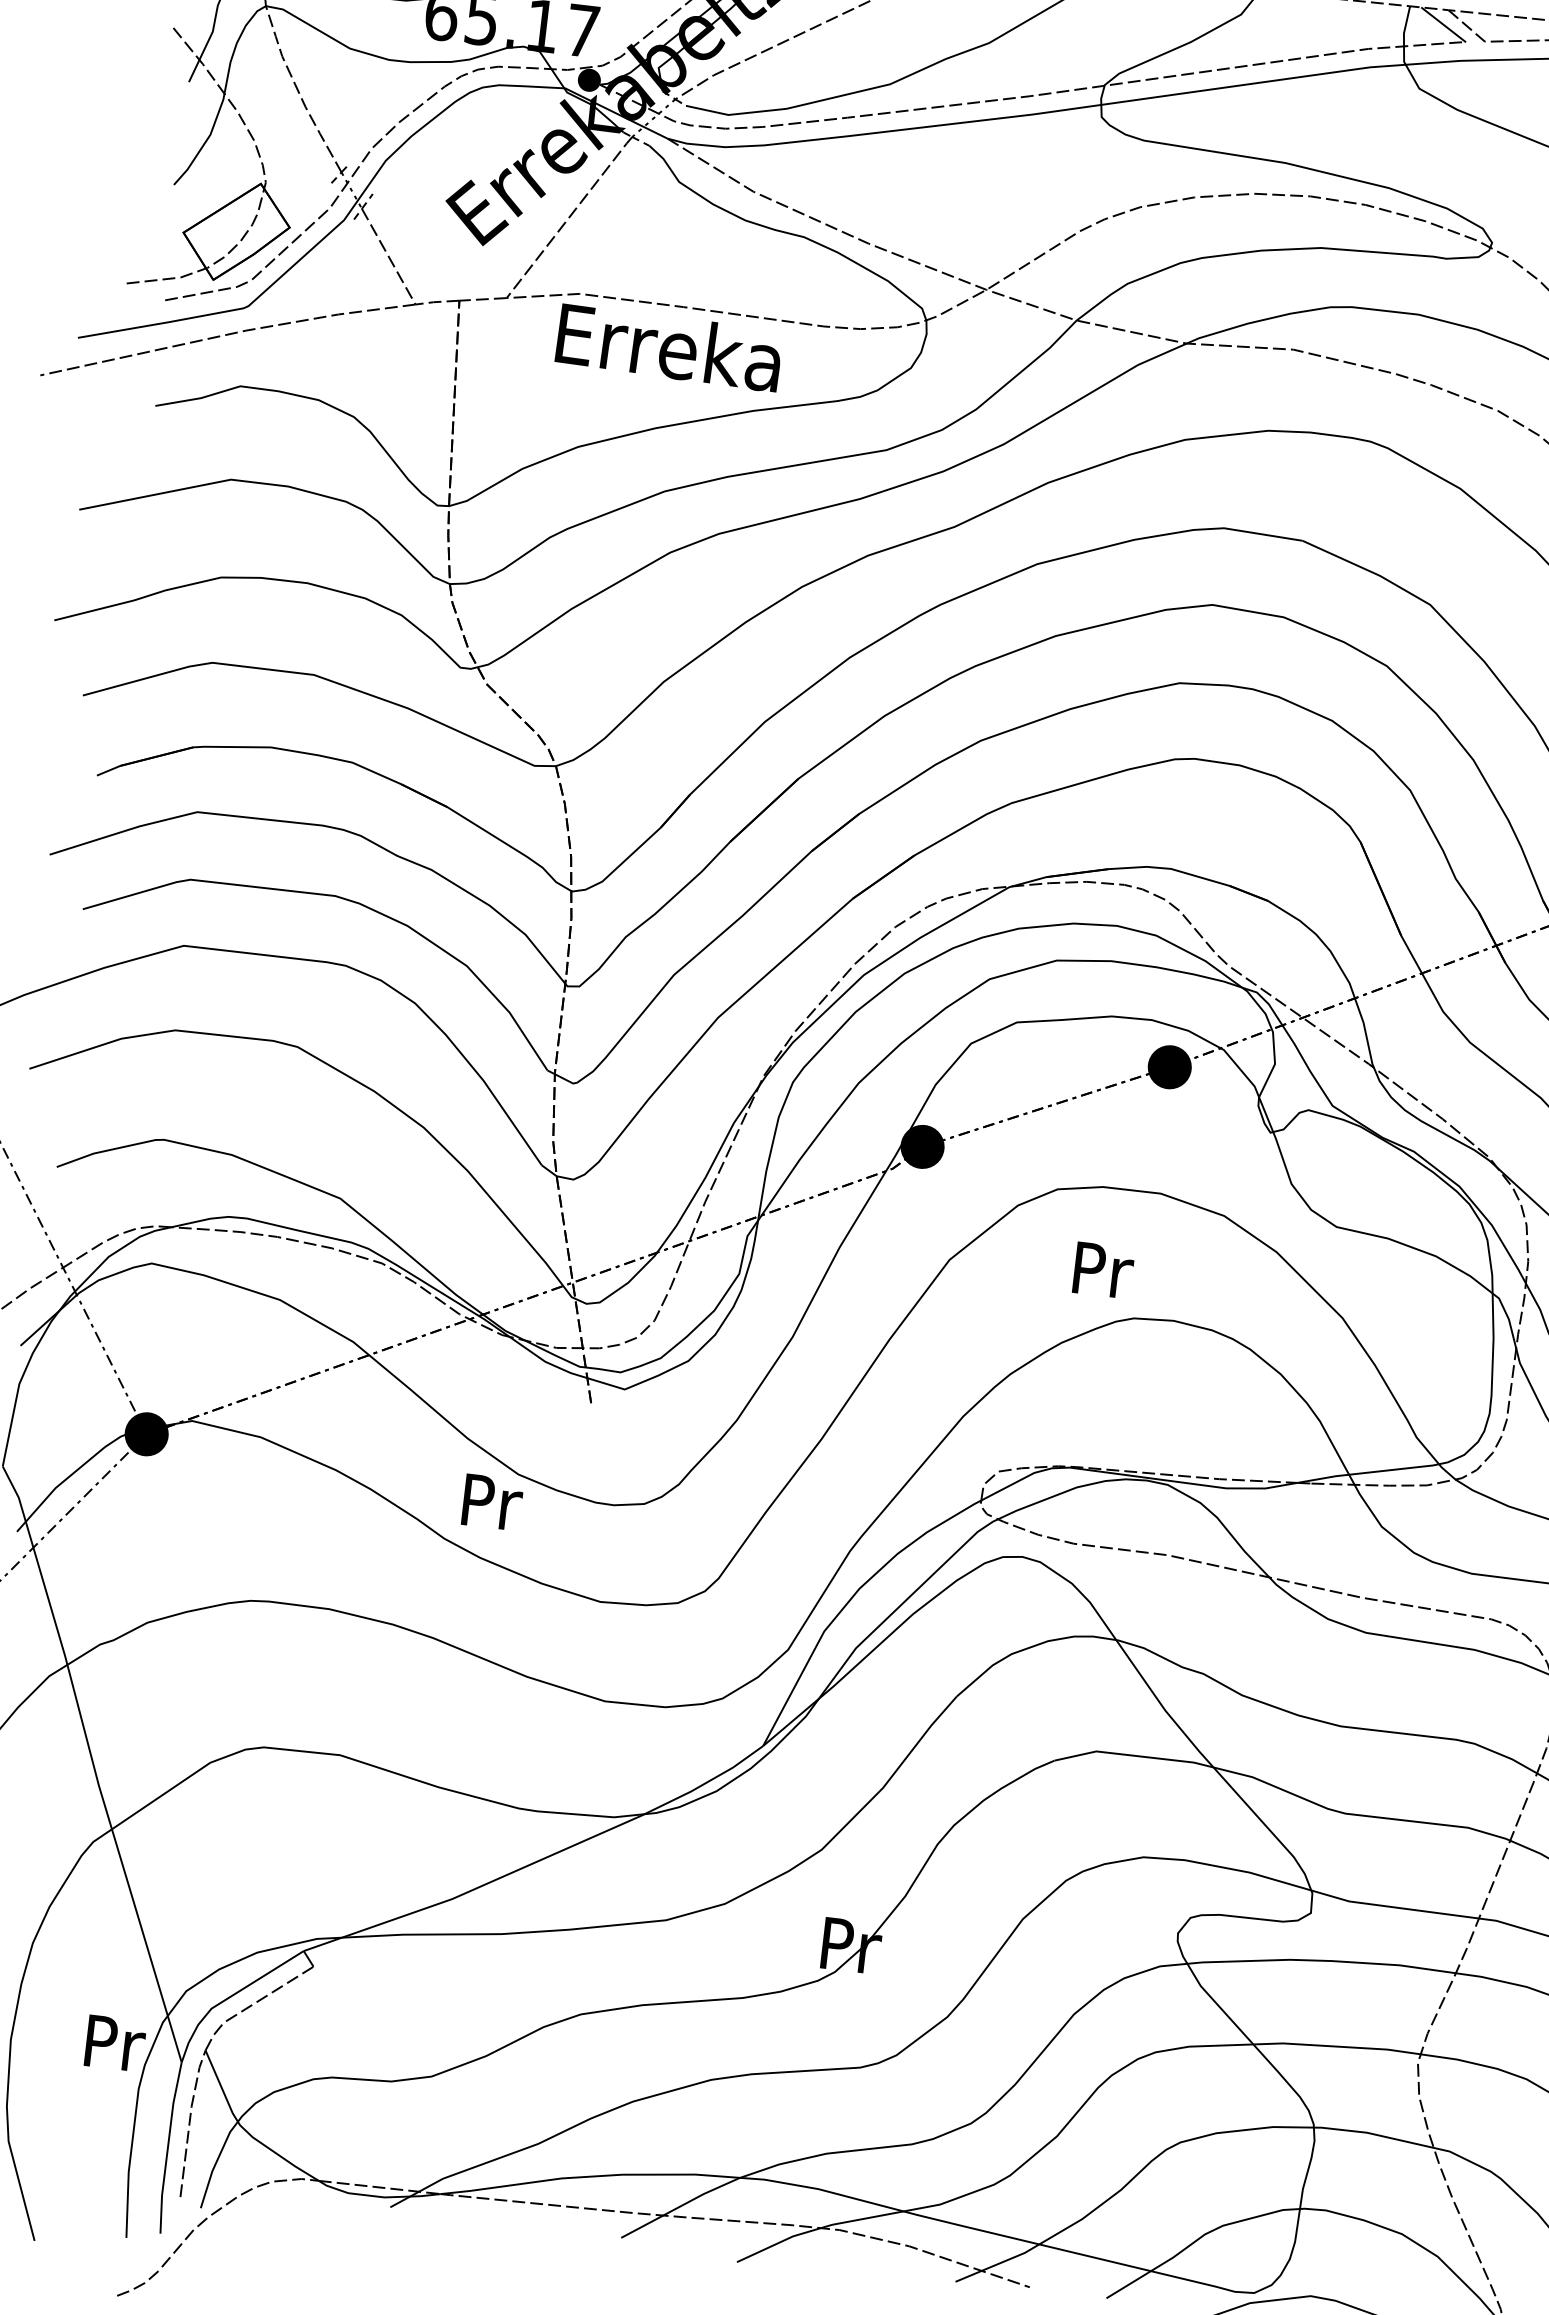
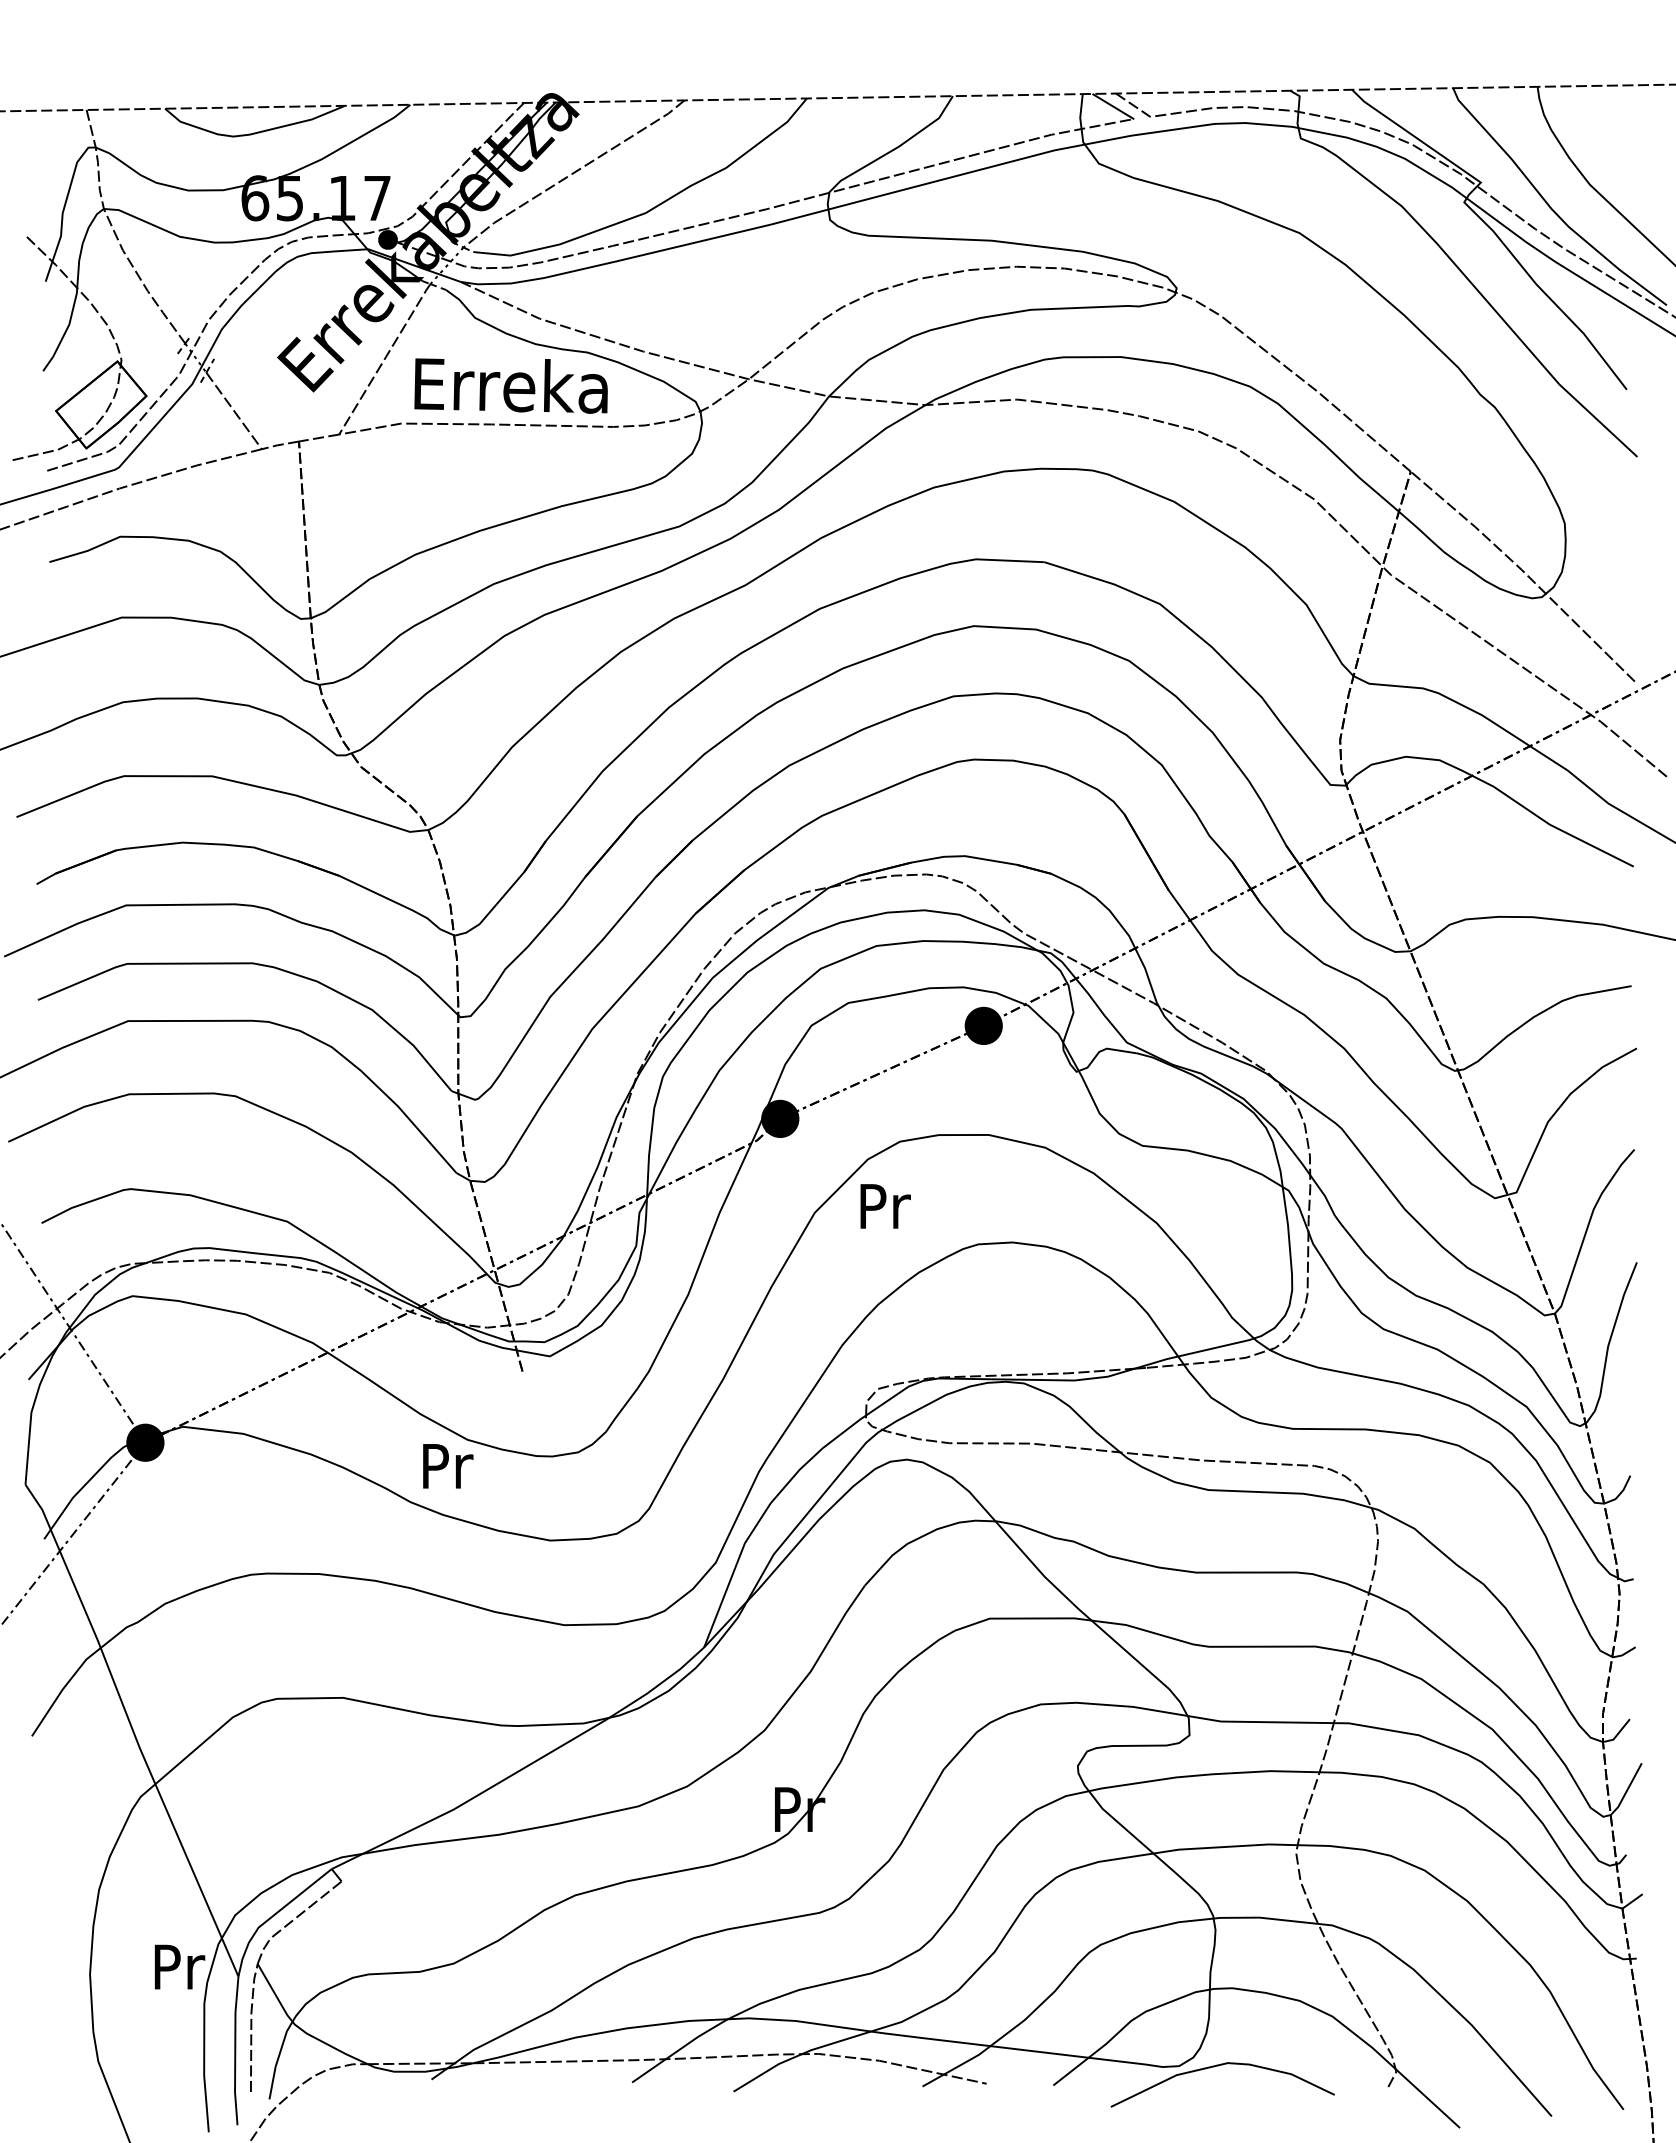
text: (668, 347) -> (510, 385), moved
text: (1103, 1270) -> (885, 1206), moved

